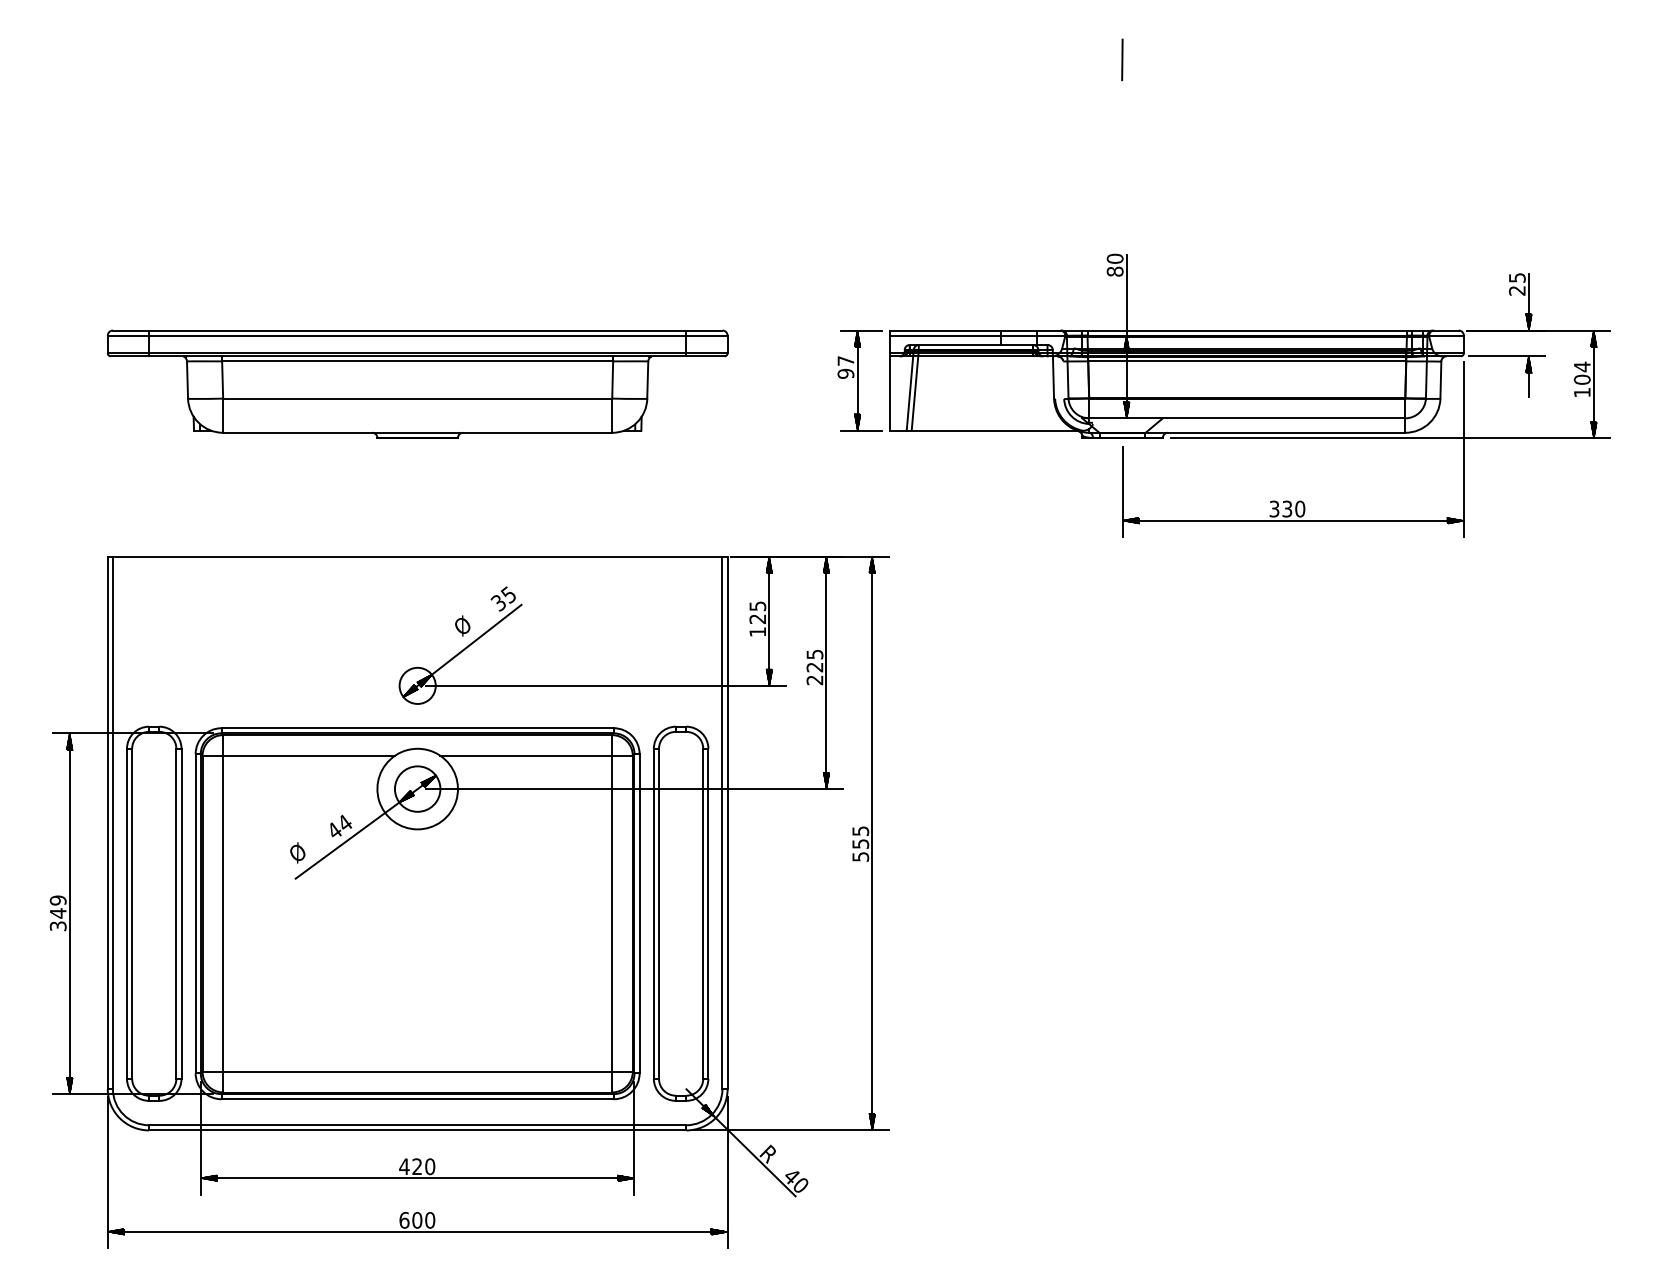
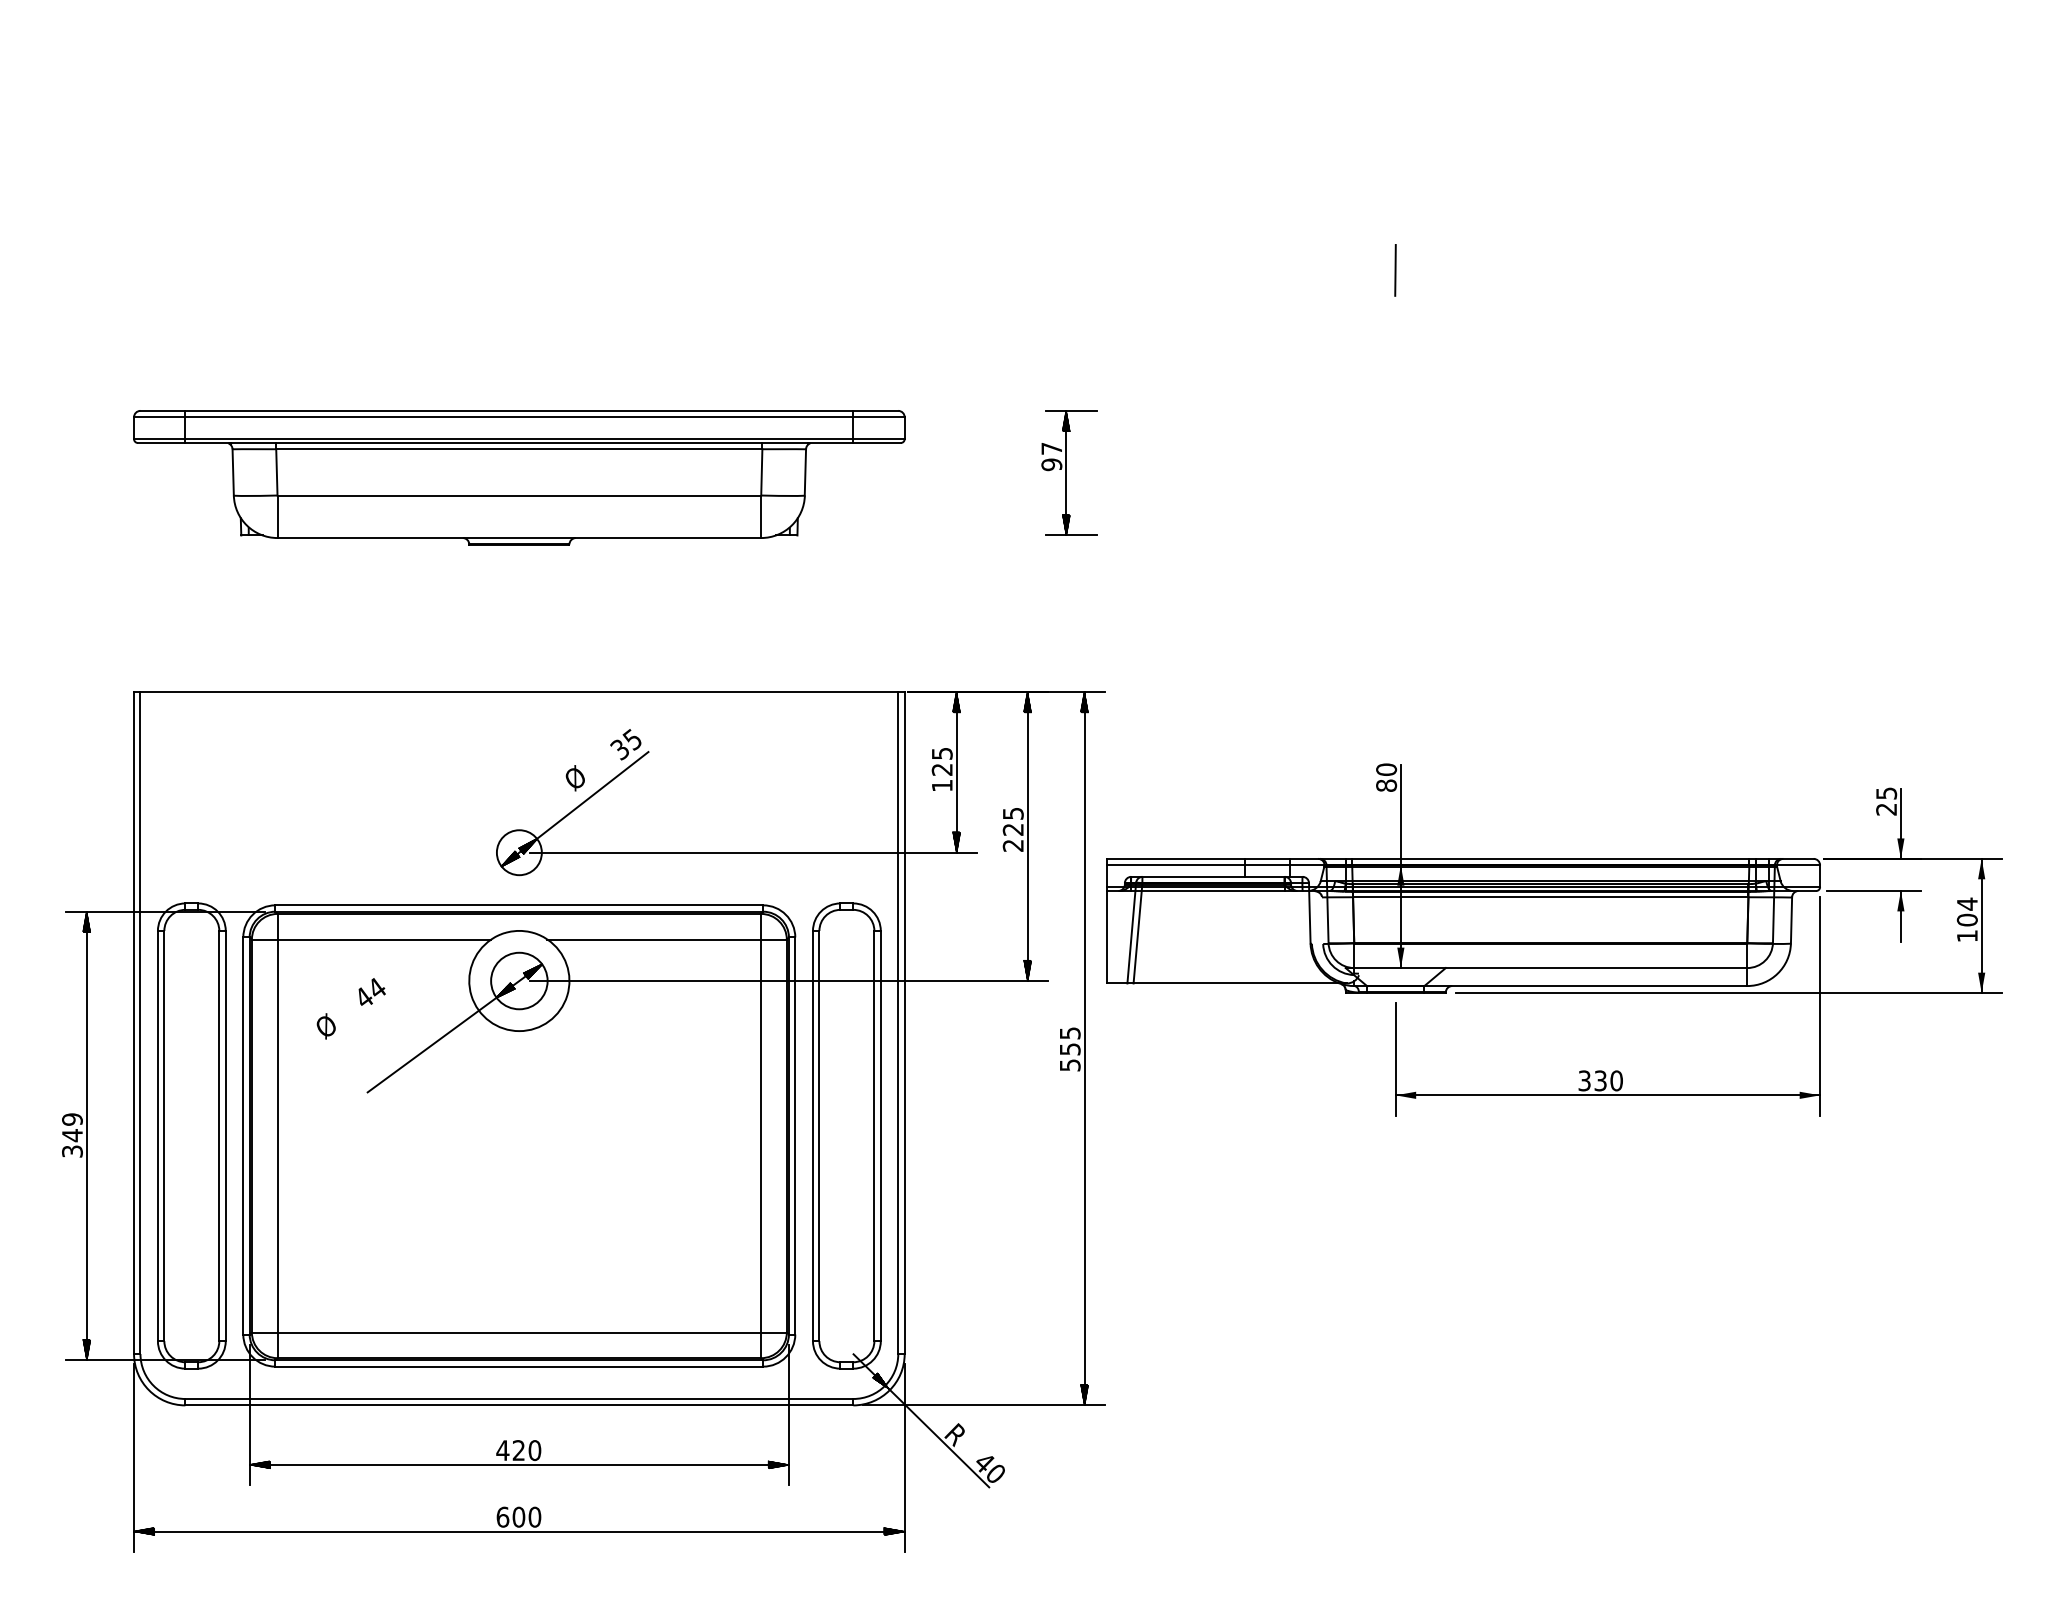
line: (1122, 59) -> (1395, 270), moved
part: (1250, 395) -> (1554, 939), moved
text: (340, 825) -> (371, 991), moved
text: (297, 853) -> (325, 1026), moved

